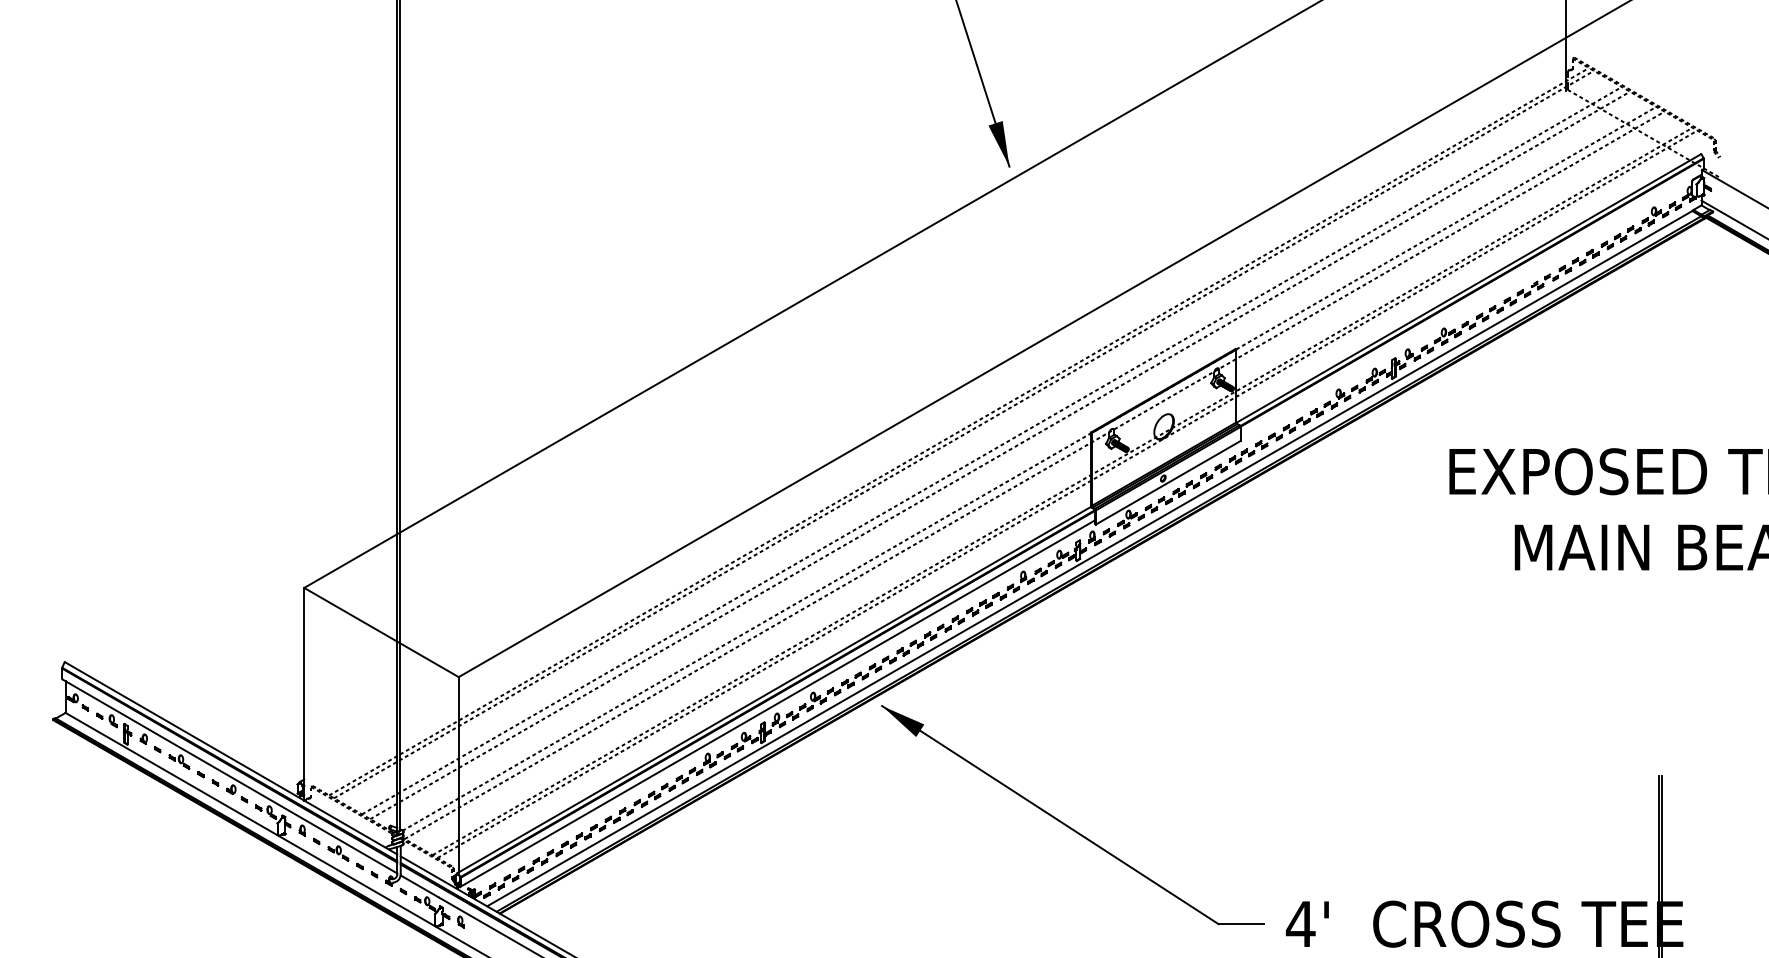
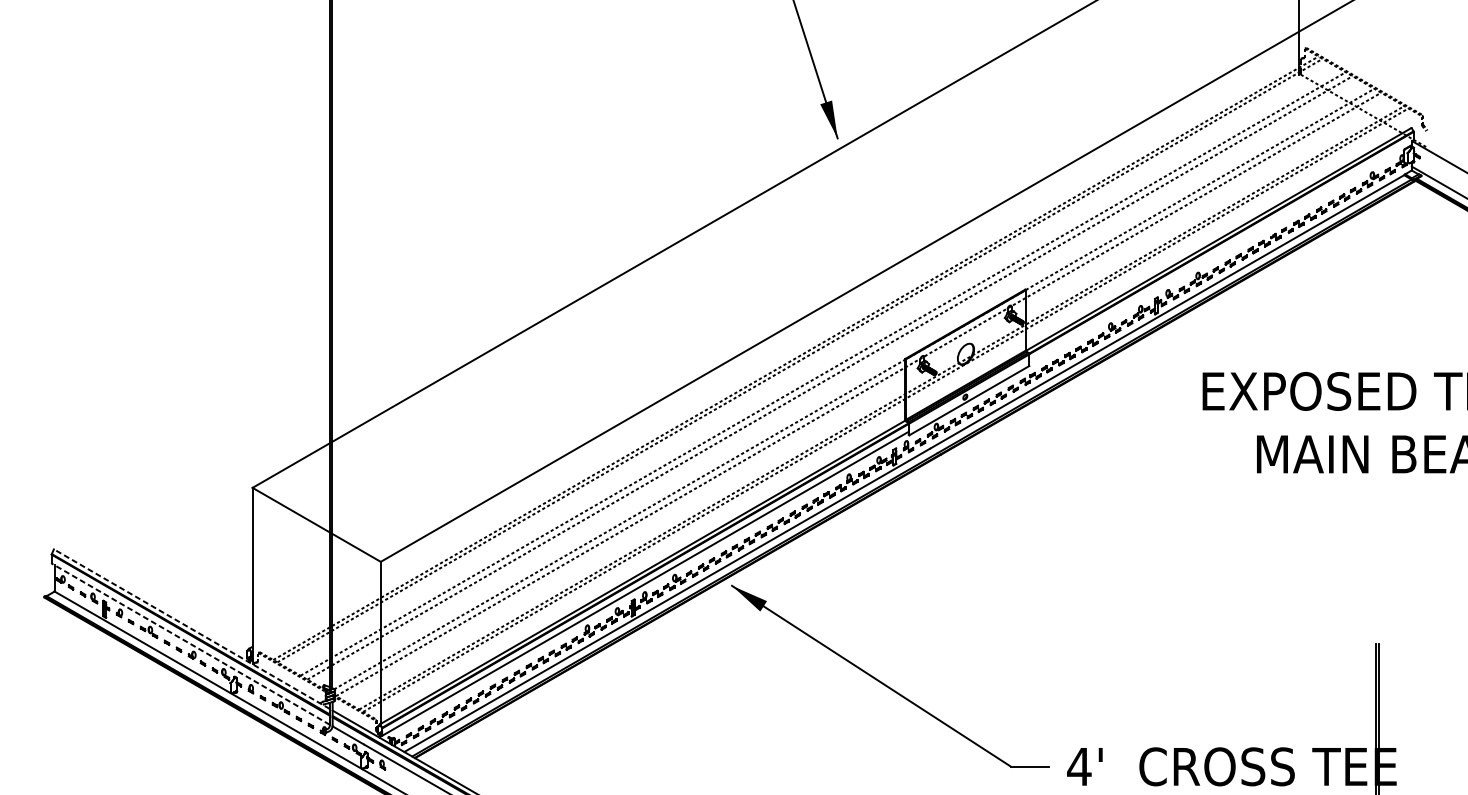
line: (231, 758) -> (192, 629), solid -> dashed
line: (229, 776) -> (190, 644), solid -> dashed

